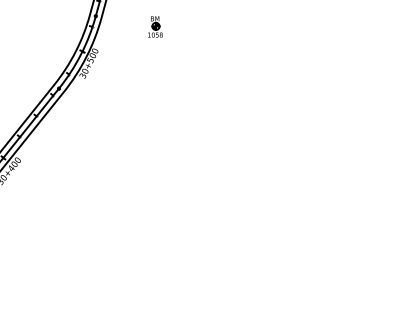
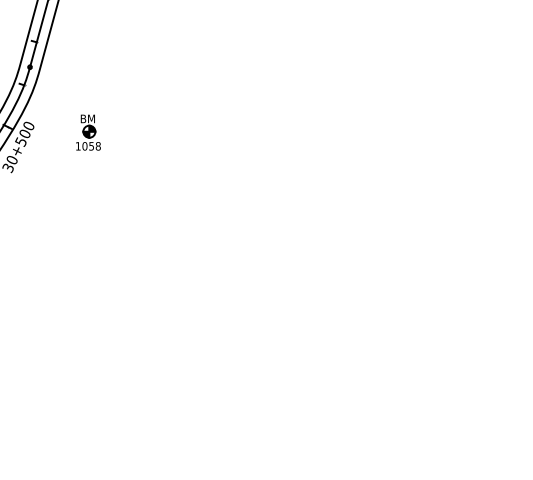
part: (155, 26) -> (88, 131), moved

